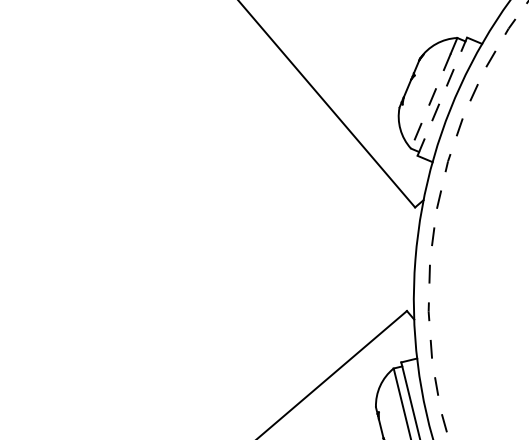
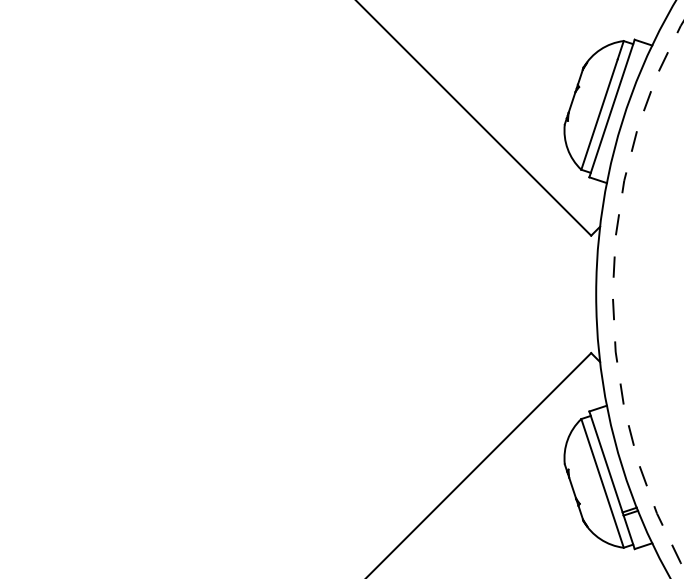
line: (442, 96) -> (612, 108), dashed -> solid
line: (430, 101) -> (599, 114), dashed -> solid

